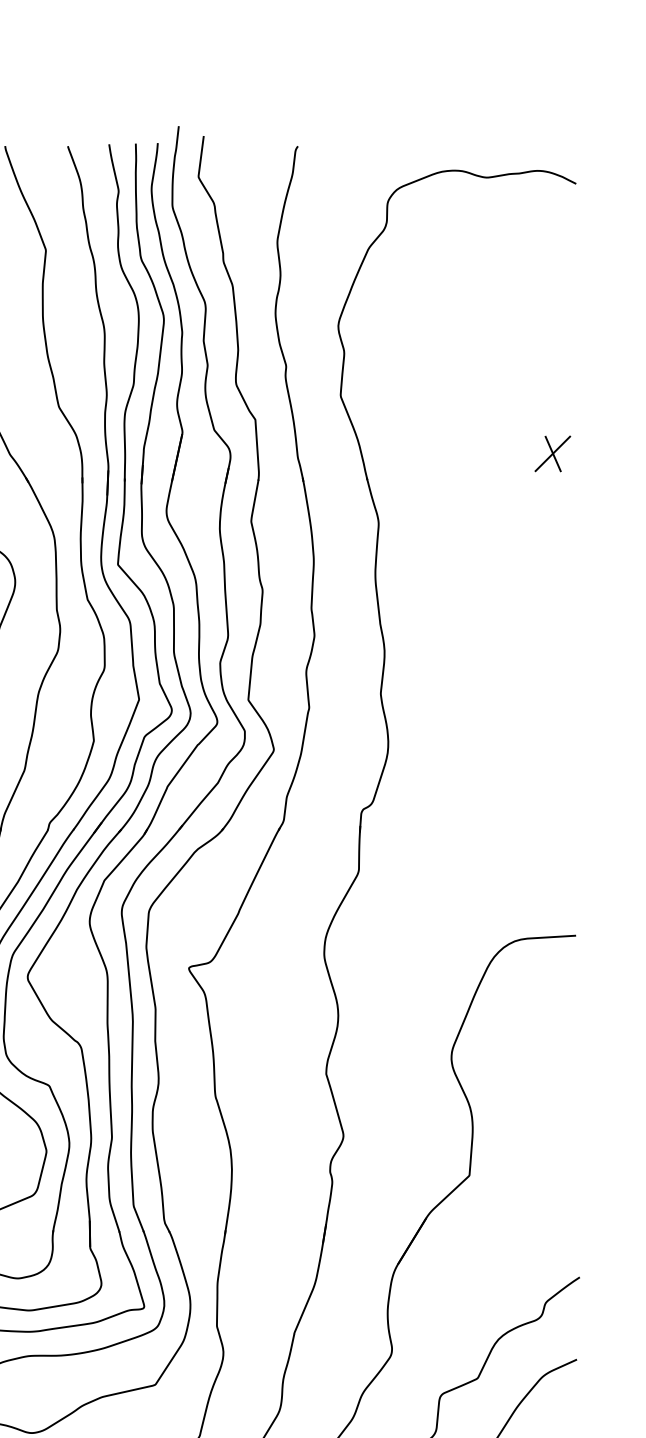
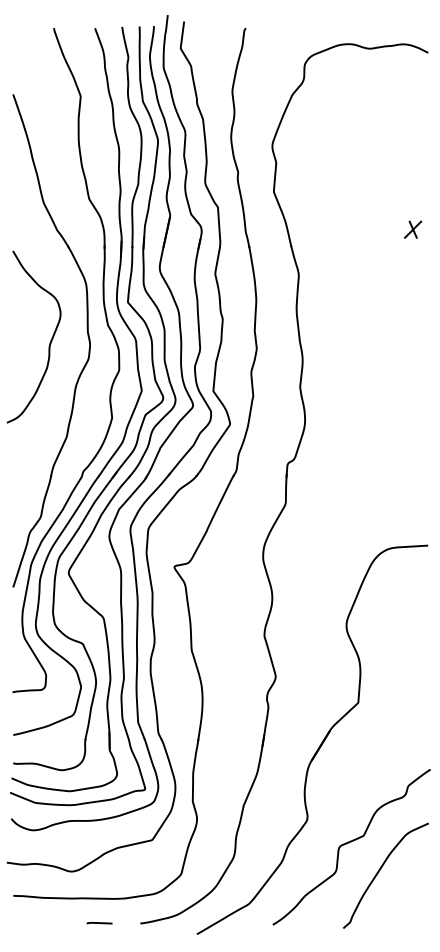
part: (553, 453) -> (413, 229), size x0.71

